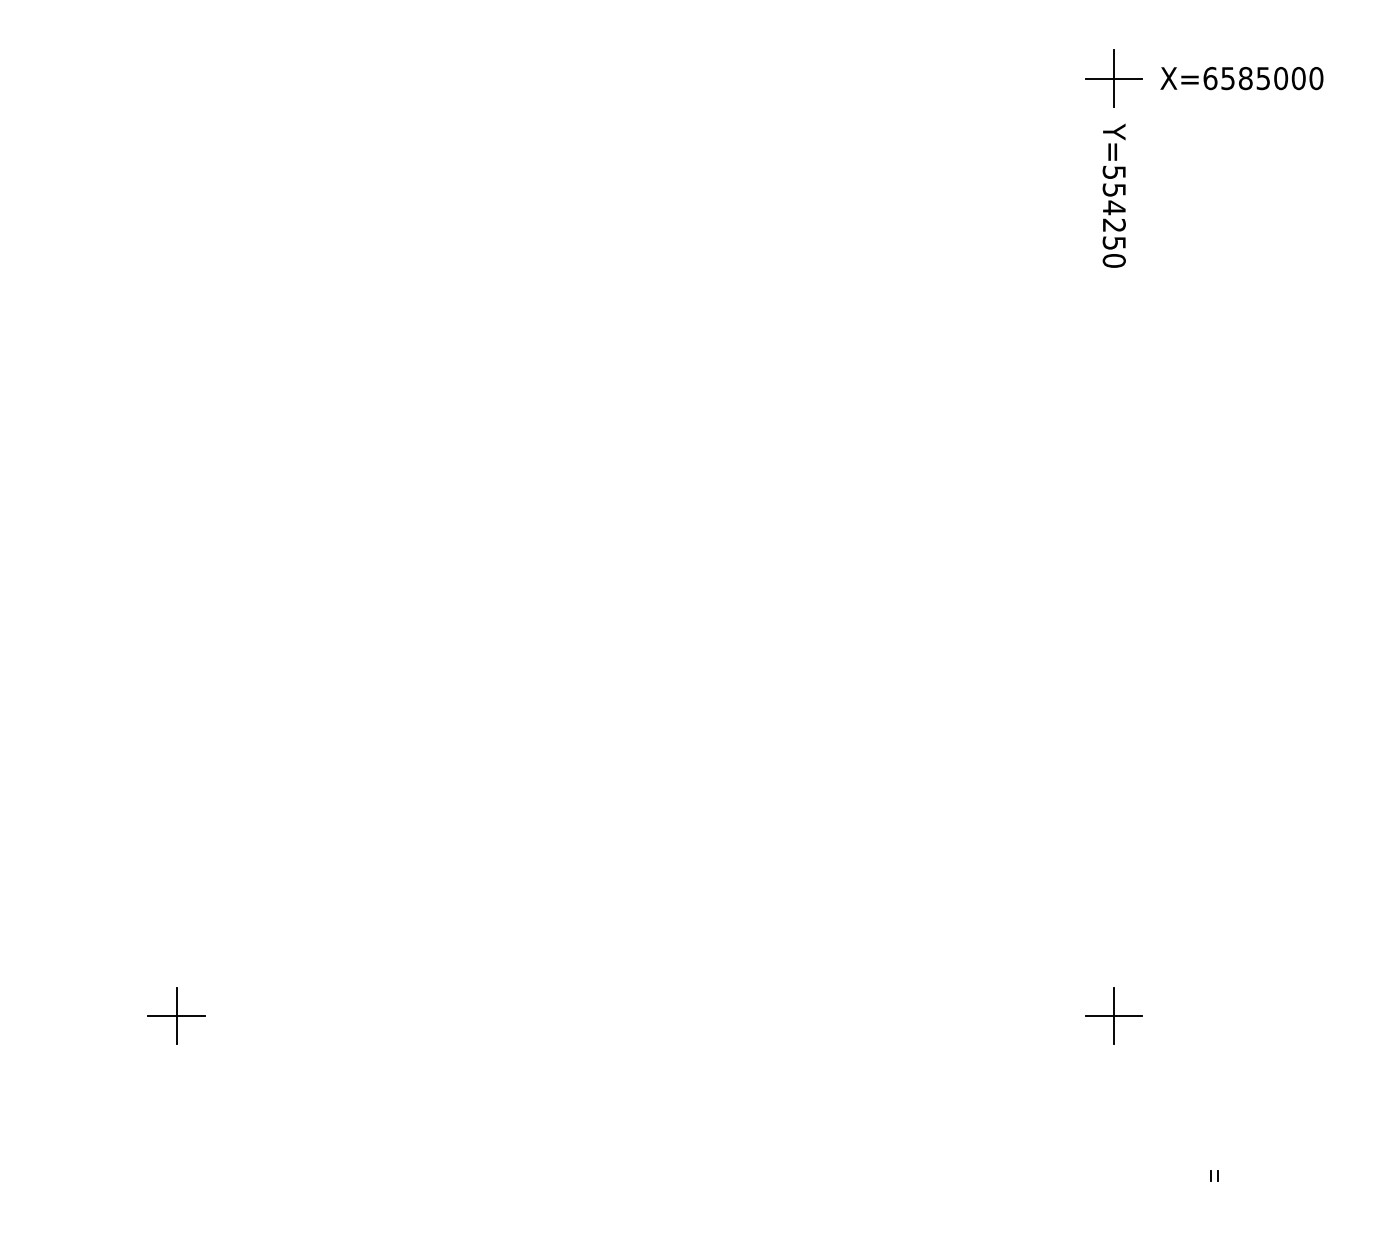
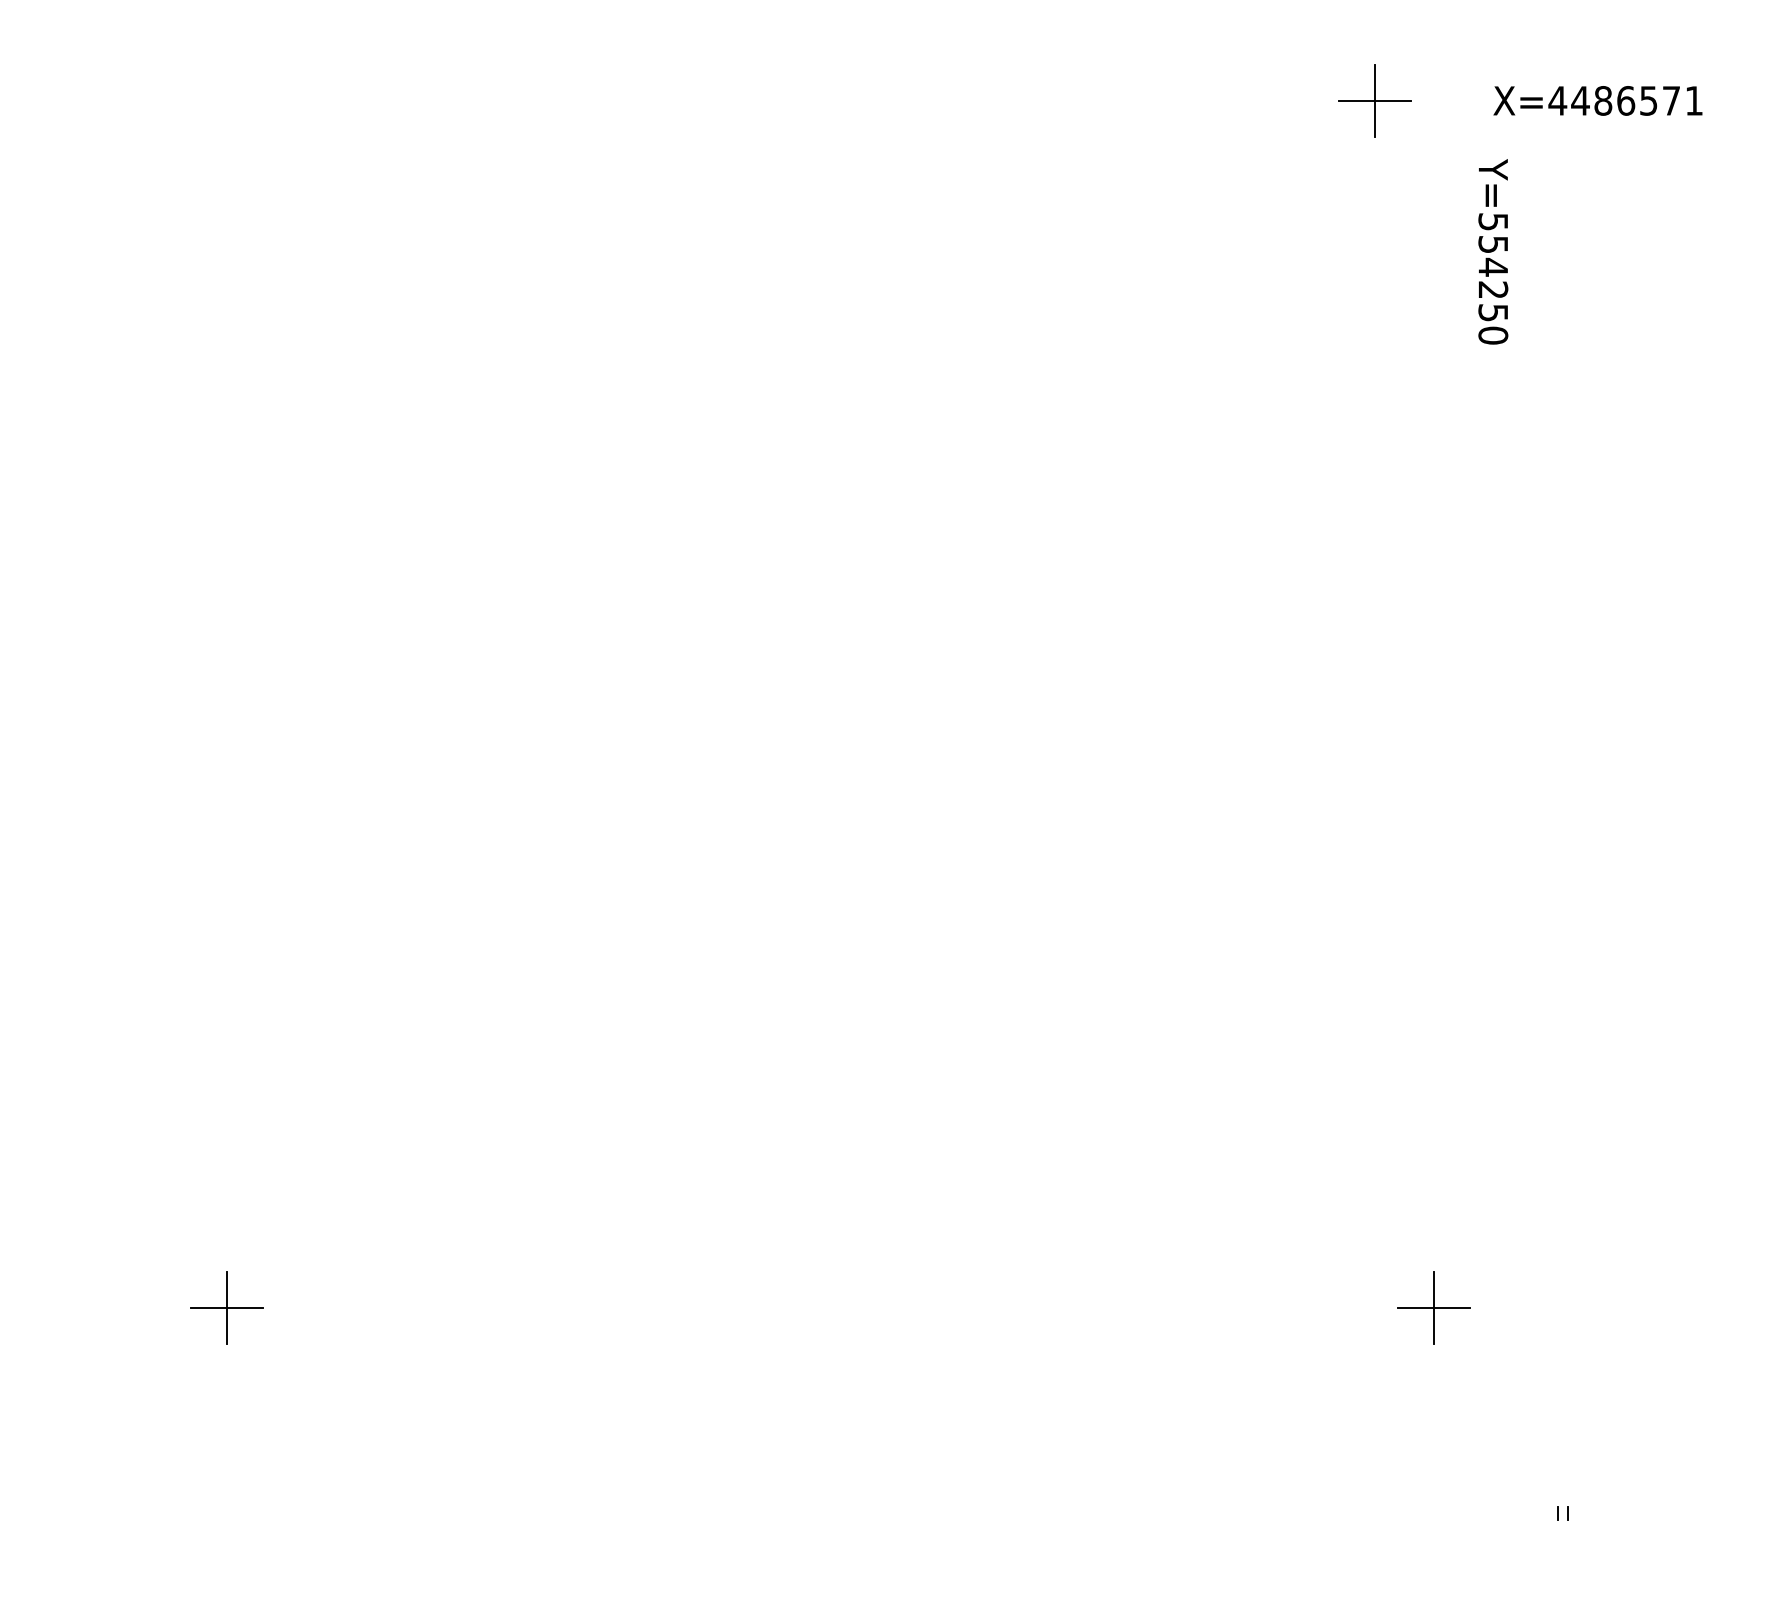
part: (1113, 78) -> (1373, 100), moved
text: (1263, 78) -> (1626, 100), X=6585000 -> X=4486571
text: (1113, 195) -> (1492, 251), moved

